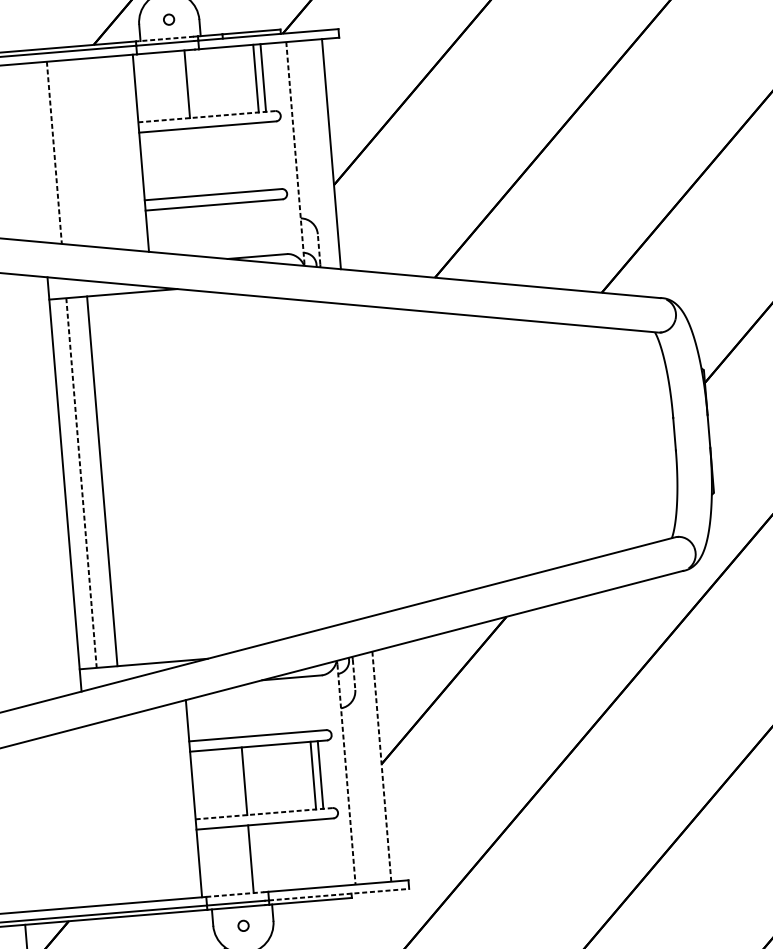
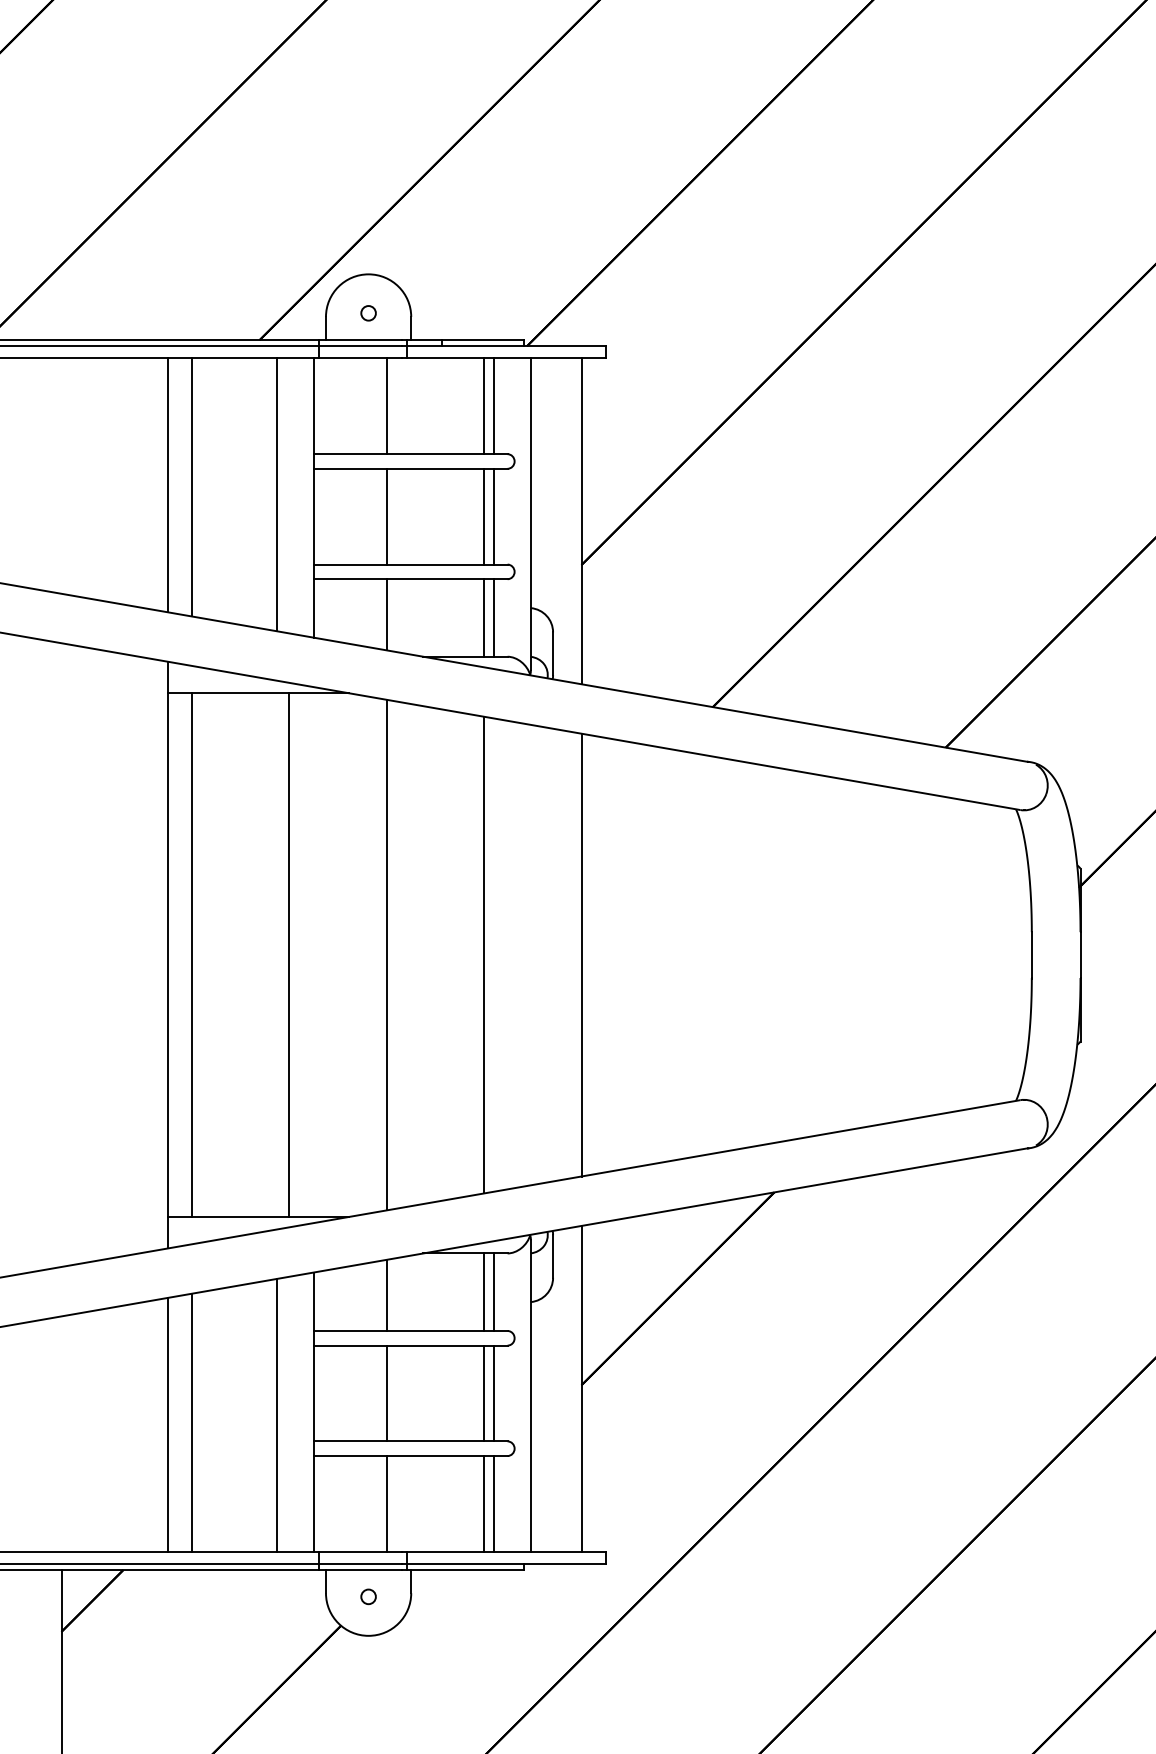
line: (164, 39) -> (360, 340), dashed -> solid
line: (207, 116) -> (411, 454), dashed -> solid
line: (37, 152) -> (167, 485), added
line: (54, 152) -> (191, 487), dashed -> solid
line: (115, 152) -> (277, 494), added
line: (295, 152) -> (530, 514), dashed -> solid
line: (269, 155) -> (494, 516), added
line: (262, 156) -> (484, 516), added
line: (193, 162) -> (386, 516), added
line: (268, 227) -> (484, 617), added
line: (275, 227) -> (494, 617), added
line: (199, 231) -> (386, 614), added
line: (319, 249) -> (553, 653), dashed -> solid
line: (356, 460) -> (581, 954), added
line: (288, 465) -> (484, 954), added
line: (218, 471) -> (386, 954), added
line: (102, 480) -> (289, 954), moved
line: (81, 483) -> (191, 955), dashed -> solid
line: (354, 675) -> (553, 1257), dashed -> solid
line: (314, 703) -> (494, 1292), added
line: (307, 704) -> (484, 1292), added
line: (238, 712) -> (386, 1295), added
line: (381, 766) -> (581, 1388), dashed -> solid
line: (346, 775) -> (530, 1396), dashed -> solid
line: (168, 802) -> (277, 1414), added
line: (108, 813) -> (191, 1422), added
line: (264, 813) -> (410, 1441), dashed -> solid
line: (91, 815) -> (167, 1424), added
line: (327, 852) -> (494, 1503), added
line: (319, 853) -> (484, 1503), added
line: (235, 894) -> (361, 1551), dashed -> solid
line: (339, 894) -> (507, 1564), dashed -> solid

